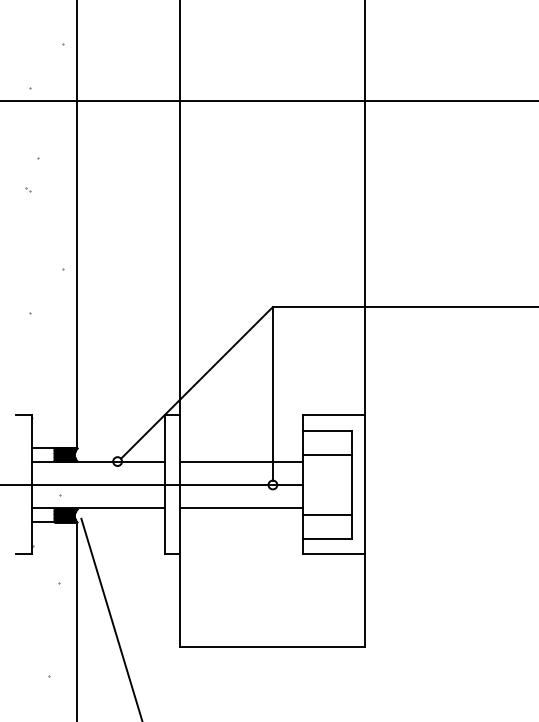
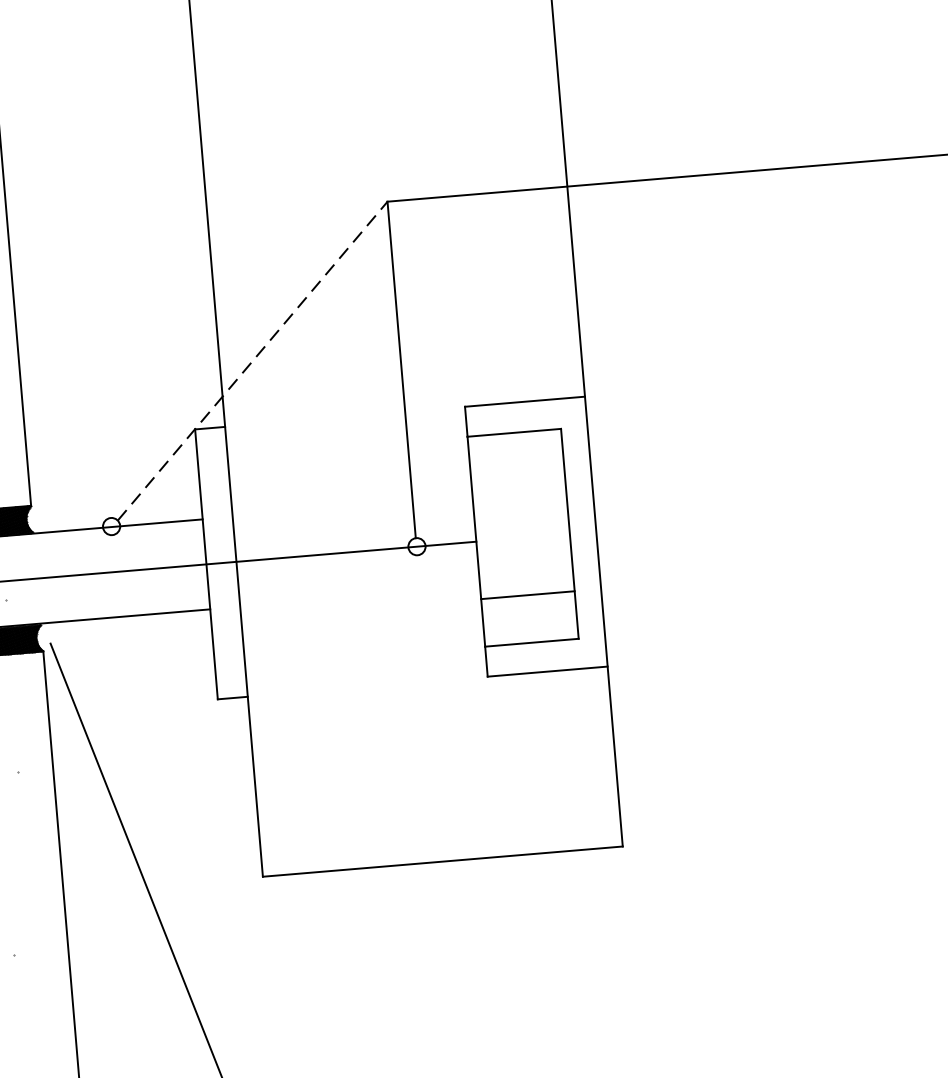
line: (197, 382) -> (253, 359), solid -> dashed
line: (327, 455) -> (518, 480), removed
line: (241, 461) -> (352, 506), removed
line: (241, 508) -> (359, 597), removed

